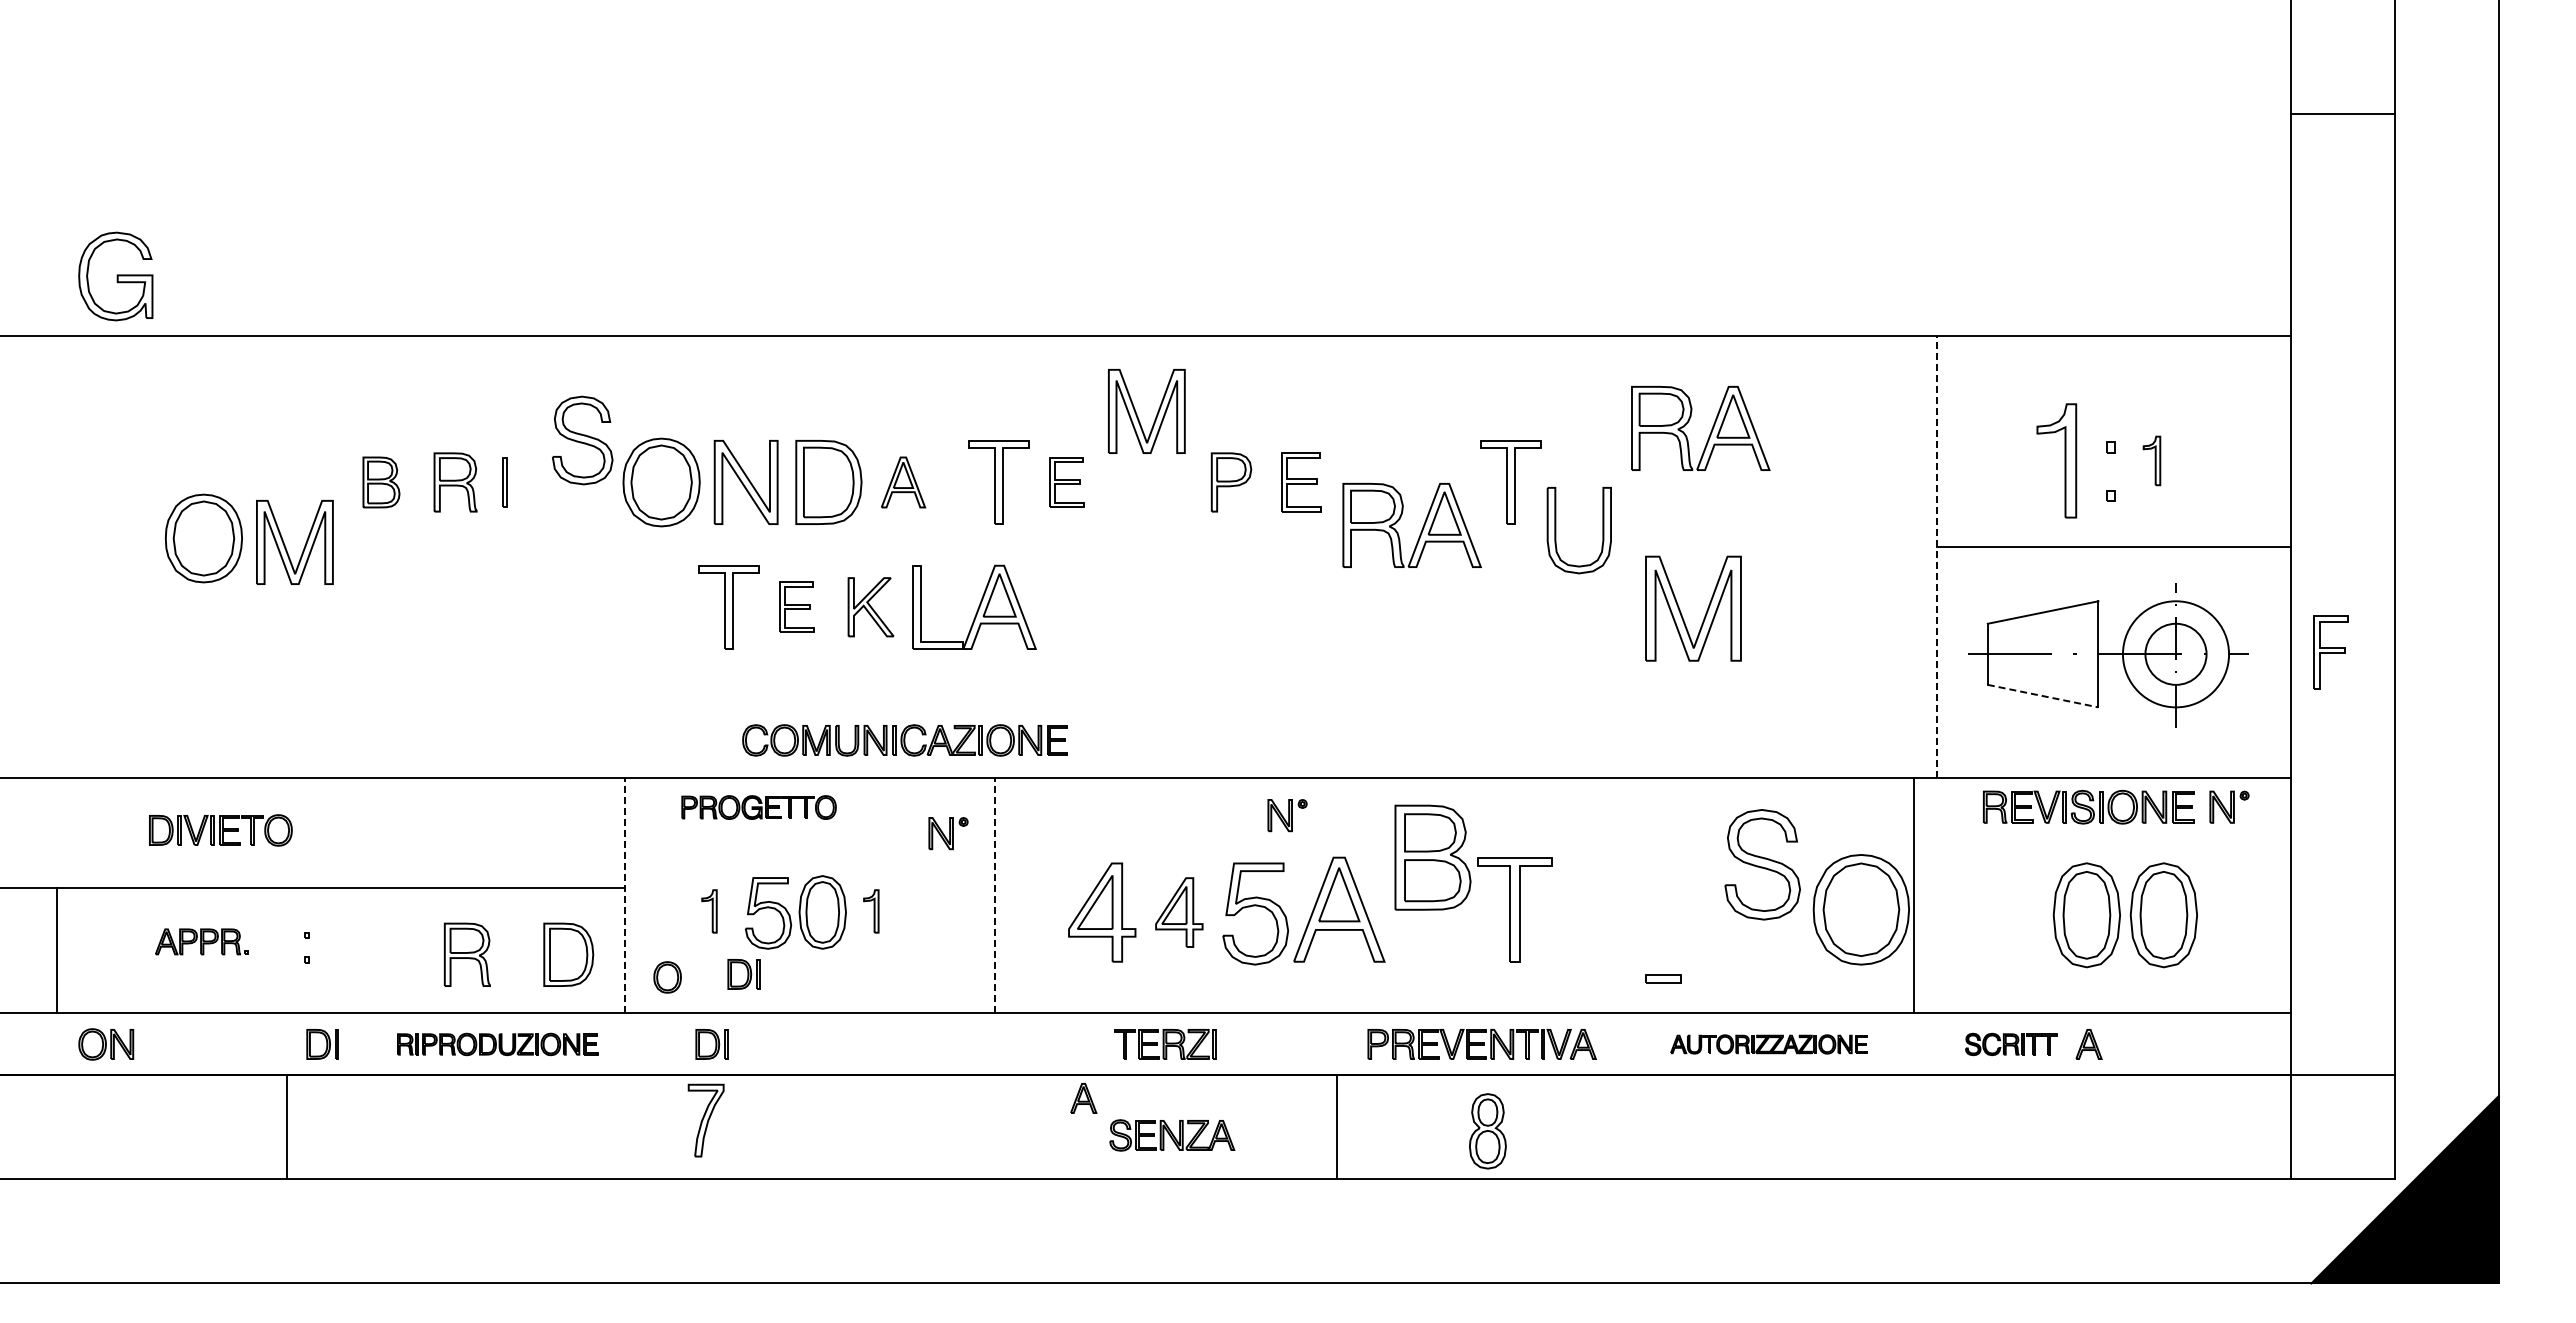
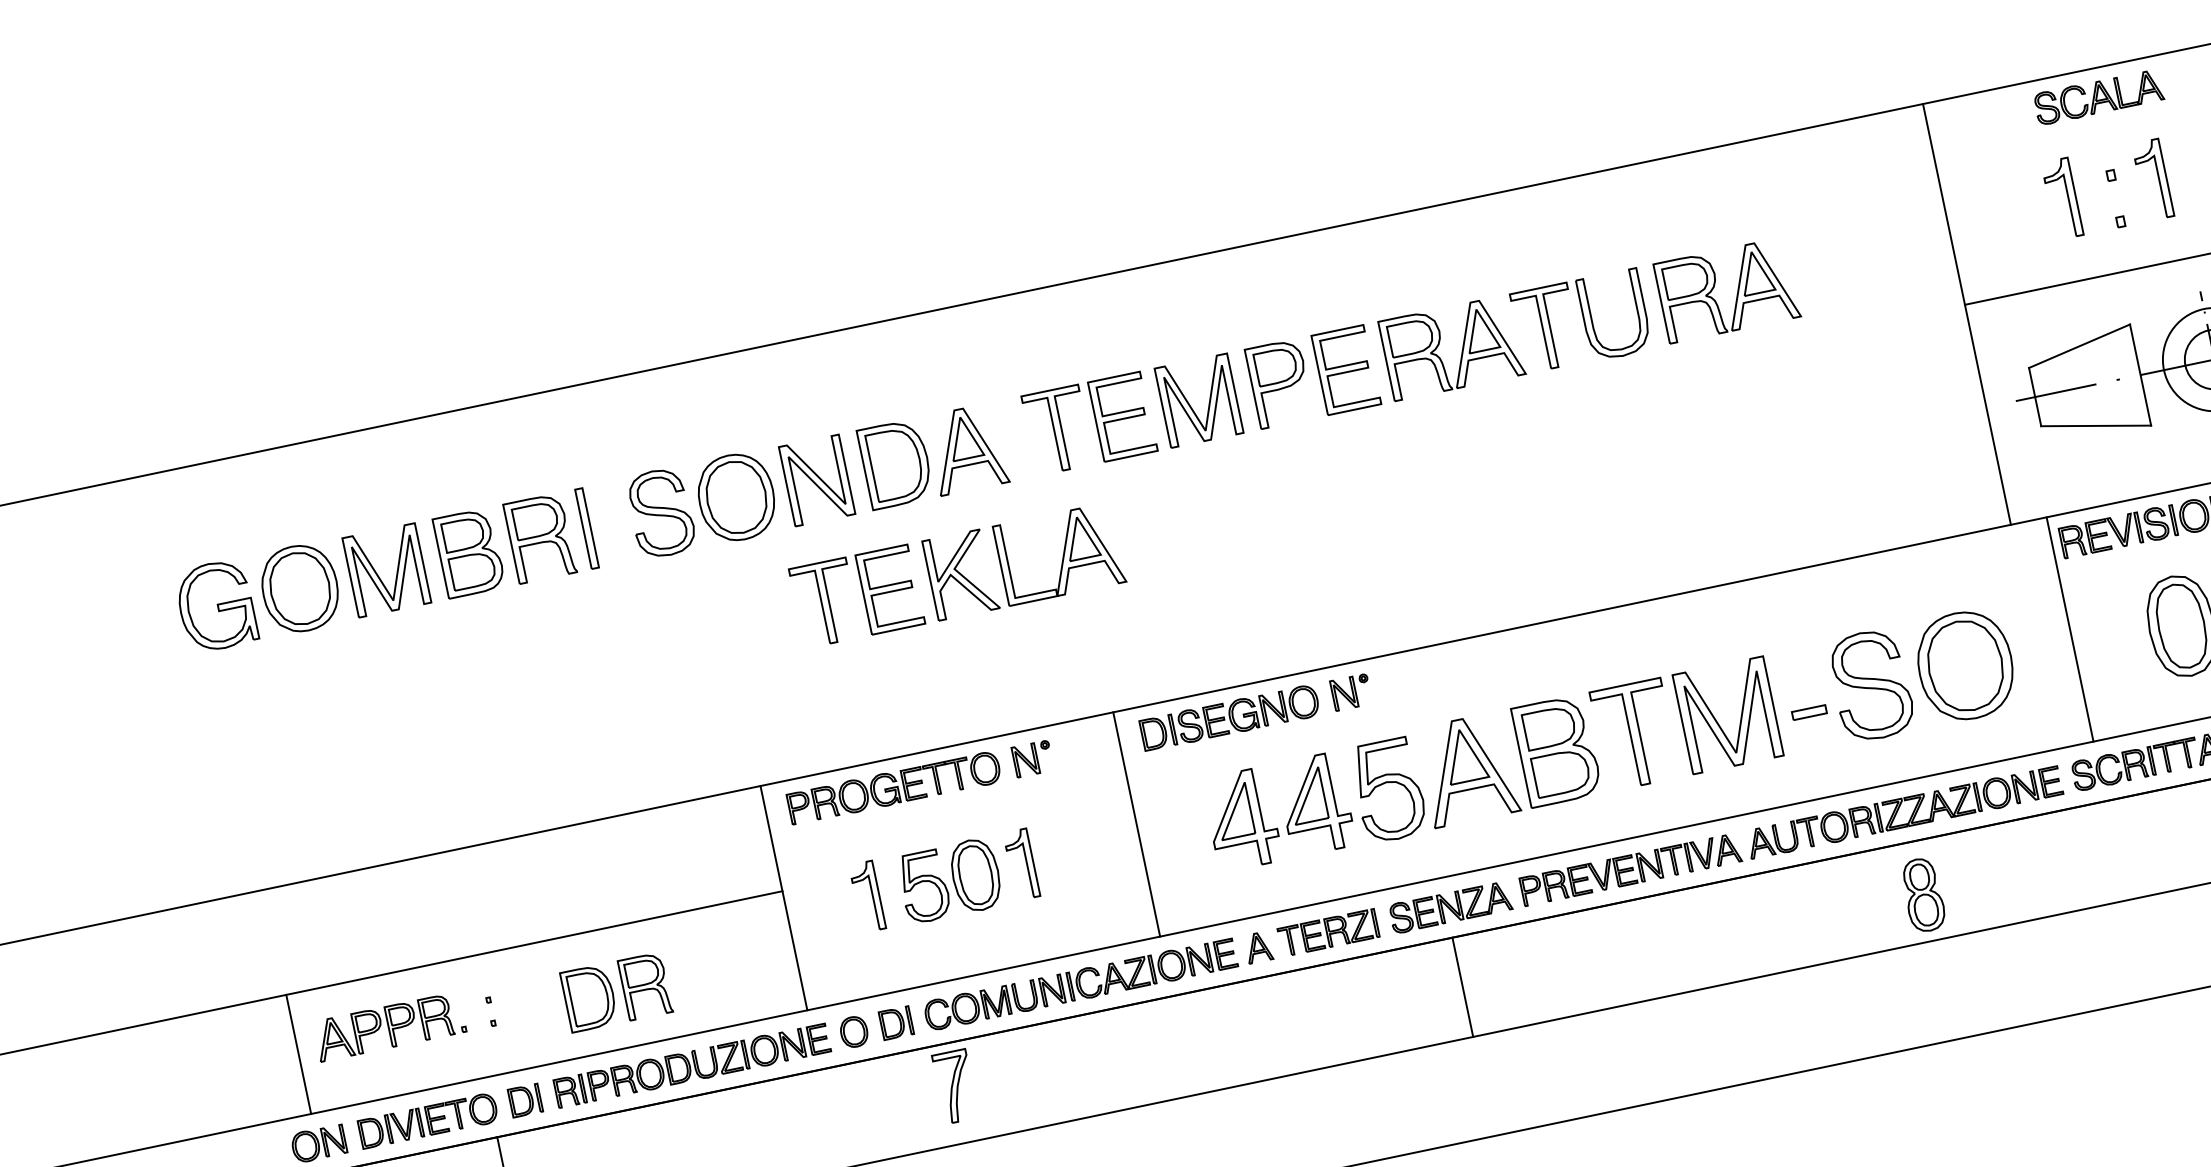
part: (115, 276) -> (215, 606), moved
part: (2114, 366) -> (2098, 97), added
part: (1138, 416) -> (1192, 407), moved
part: (1710, 431) -> (1737, 291), moved
part: (582, 440) -> (661, 513), moved
part: (2056, 460) -> (2062, 198), size x0.71
part: (2151, 460) -> (2152, 179), size x1.67
part: (381, 482) -> (469, 553), size x1.67
part: (455, 482) -> (539, 538), size x1.43
part: (504, 482) -> (586, 528), size x1.67
part: (903, 482) -> (967, 449), size x1.67
part: (1066, 482) -> (1122, 416), size x1.67
part: (1231, 482) -> (1279, 383), size x1.43
part: (1300, 482) -> (1345, 370), size x1.43
part: (1421, 529) -> (1461, 349), moved
part: (1556, 530) -> (1592, 319), moved
part: (203, 538) -> (299, 588), moved
part: (286, 547) -> (379, 576), moved
line: (1936, 556) -> (1966, 314), dashed -> solid
part: (870, 606) -> (960, 574), size x1.43
part: (796, 607) -> (890, 589), size x1.67
part: (1682, 614) -> (1718, 723), moved
line: (2043, 696) -> (2096, 426), dashed -> solid
part: (904, 740) -> (1080, 984), moved
part: (758, 807) -> (893, 787), size x1.43
part: (1110, 807) -> (1229, 717), added
part: (1287, 815) -> (1351, 692), moved
part: (220, 830) -> (427, 1121), moved
part: (948, 833) -> (1032, 758), moved
part: (1432, 857) -> (1556, 750), moved
part: (1762, 864) -> (1871, 685), moved
line: (1914, 894) -> (2070, 628), moved
line: (625, 895) -> (784, 898), dashed -> solid
line: (995, 895) -> (1137, 824), dashed -> solid
part: (709, 911) -> (867, 896), size x1.67
part: (871, 911) -> (1022, 864), size x1.67
part: (1179, 912) -> (1315, 804), size x1.43
part: (201, 941) -> (389, 1026), size x1.67
line: (56, 949) -> (298, 1053), moved
part: (568, 954) -> (589, 997), moved
part: (743, 974) -> (912, 950), removed
part: (667, 977) -> (854, 1032), moved
part: (1663, 978) -> (1809, 712), moved
part: (497, 1044) -> (691, 1065), size x1.43
part: (1768, 1044) -> (1903, 812), size x1.67
part: (2010, 1044) -> (2134, 764), size x1.43
part: (1083, 1098) -> (1258, 947), moved
part: (705, 1120) -> (955, 1086), moved
line: (1336, 1127) -> (1462, 987), moved
part: (1487, 1131) -> (1923, 895), moved
part: (1172, 1135) -> (1450, 907), moved

